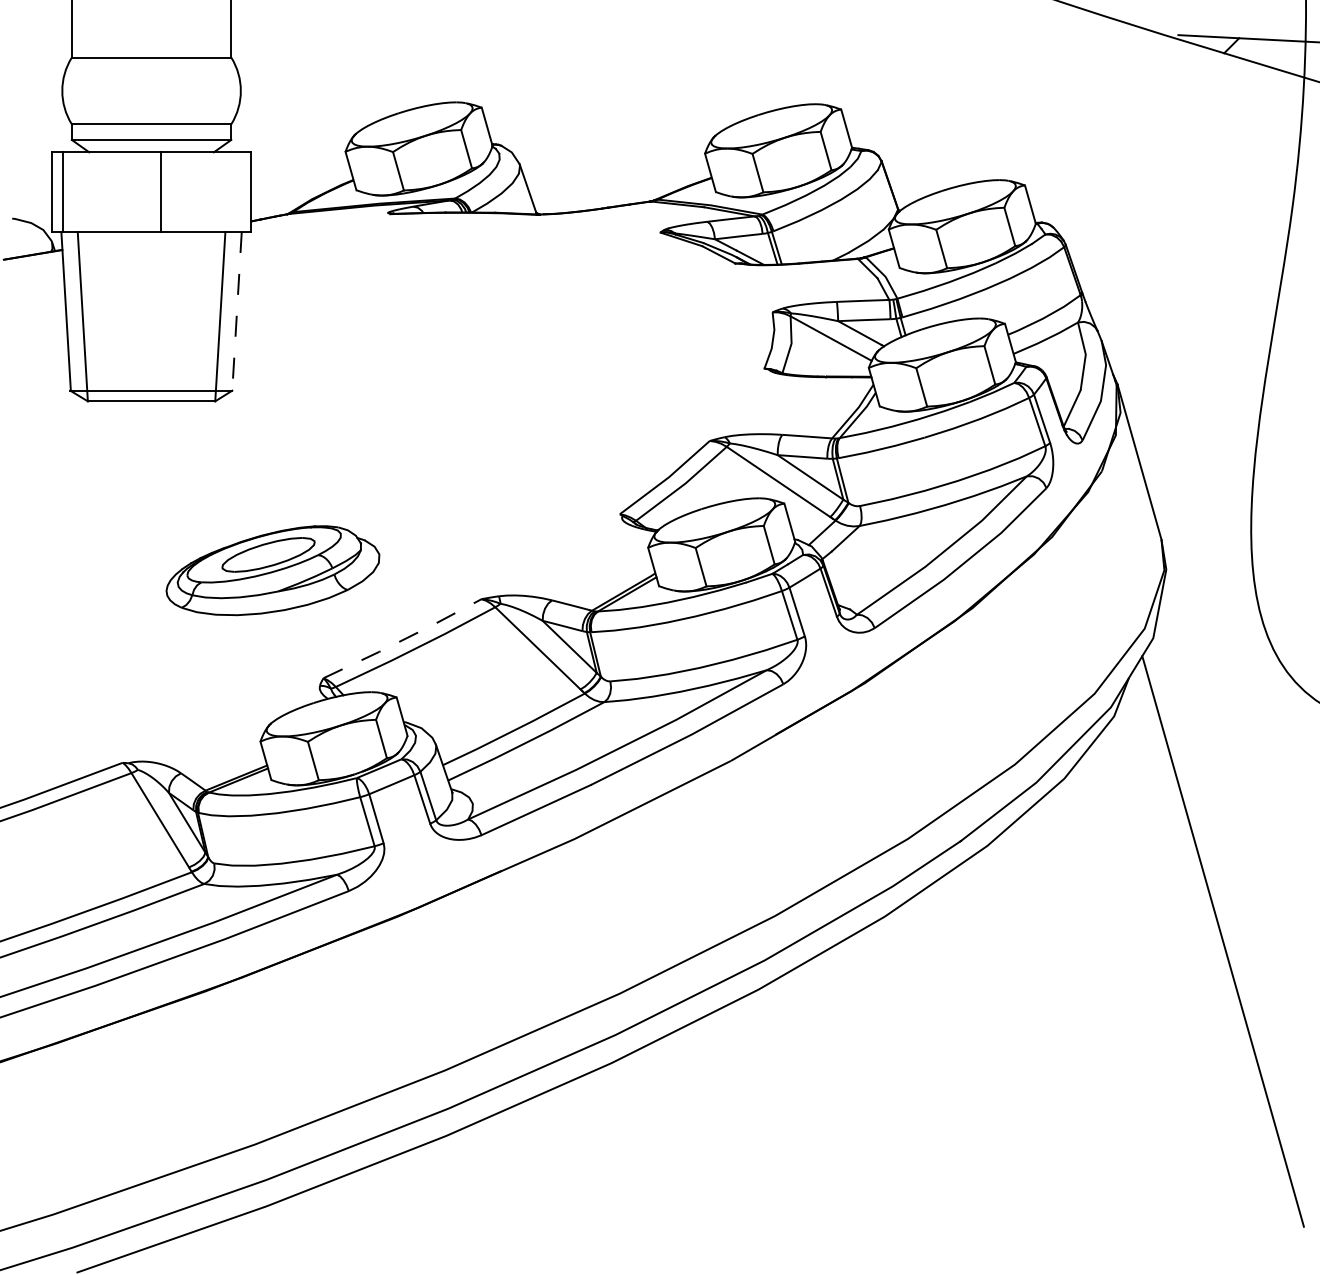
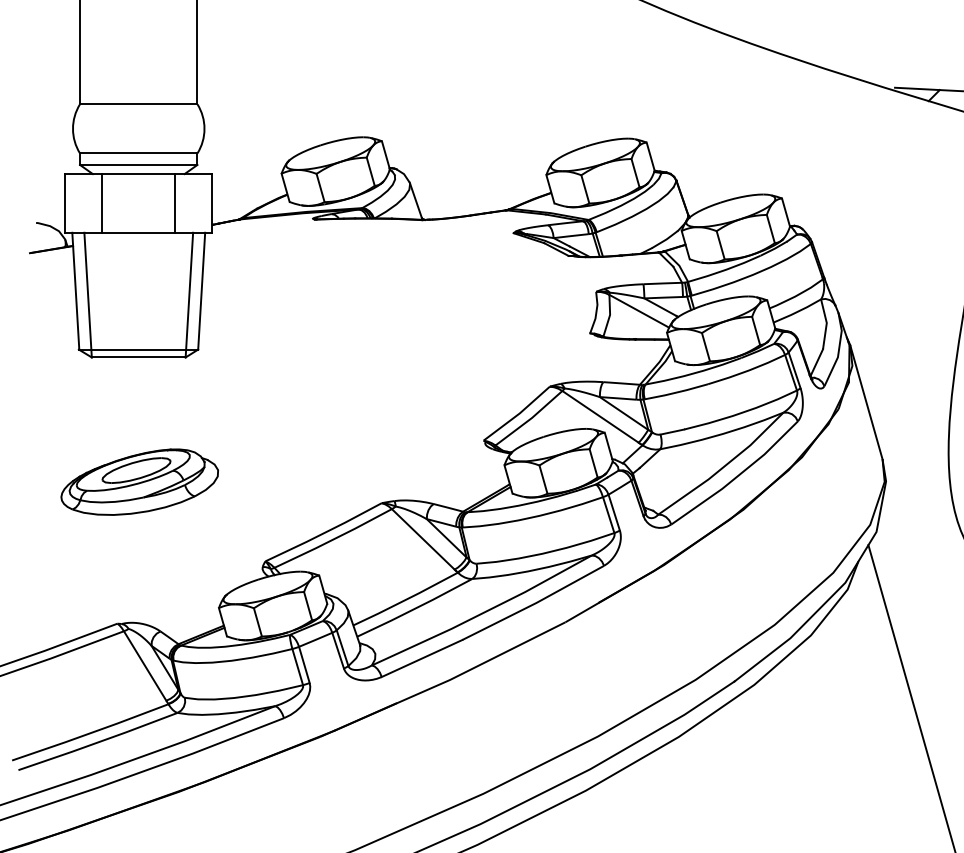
line: (62, 192) -> (101, 203), moved
line: (161, 192) -> (175, 203), moved
line: (237, 311) -> (202, 291), dashed -> solid
part: (272, 570) -> (139, 482), moved
line: (403, 639) -> (324, 532), dashed -> solid

